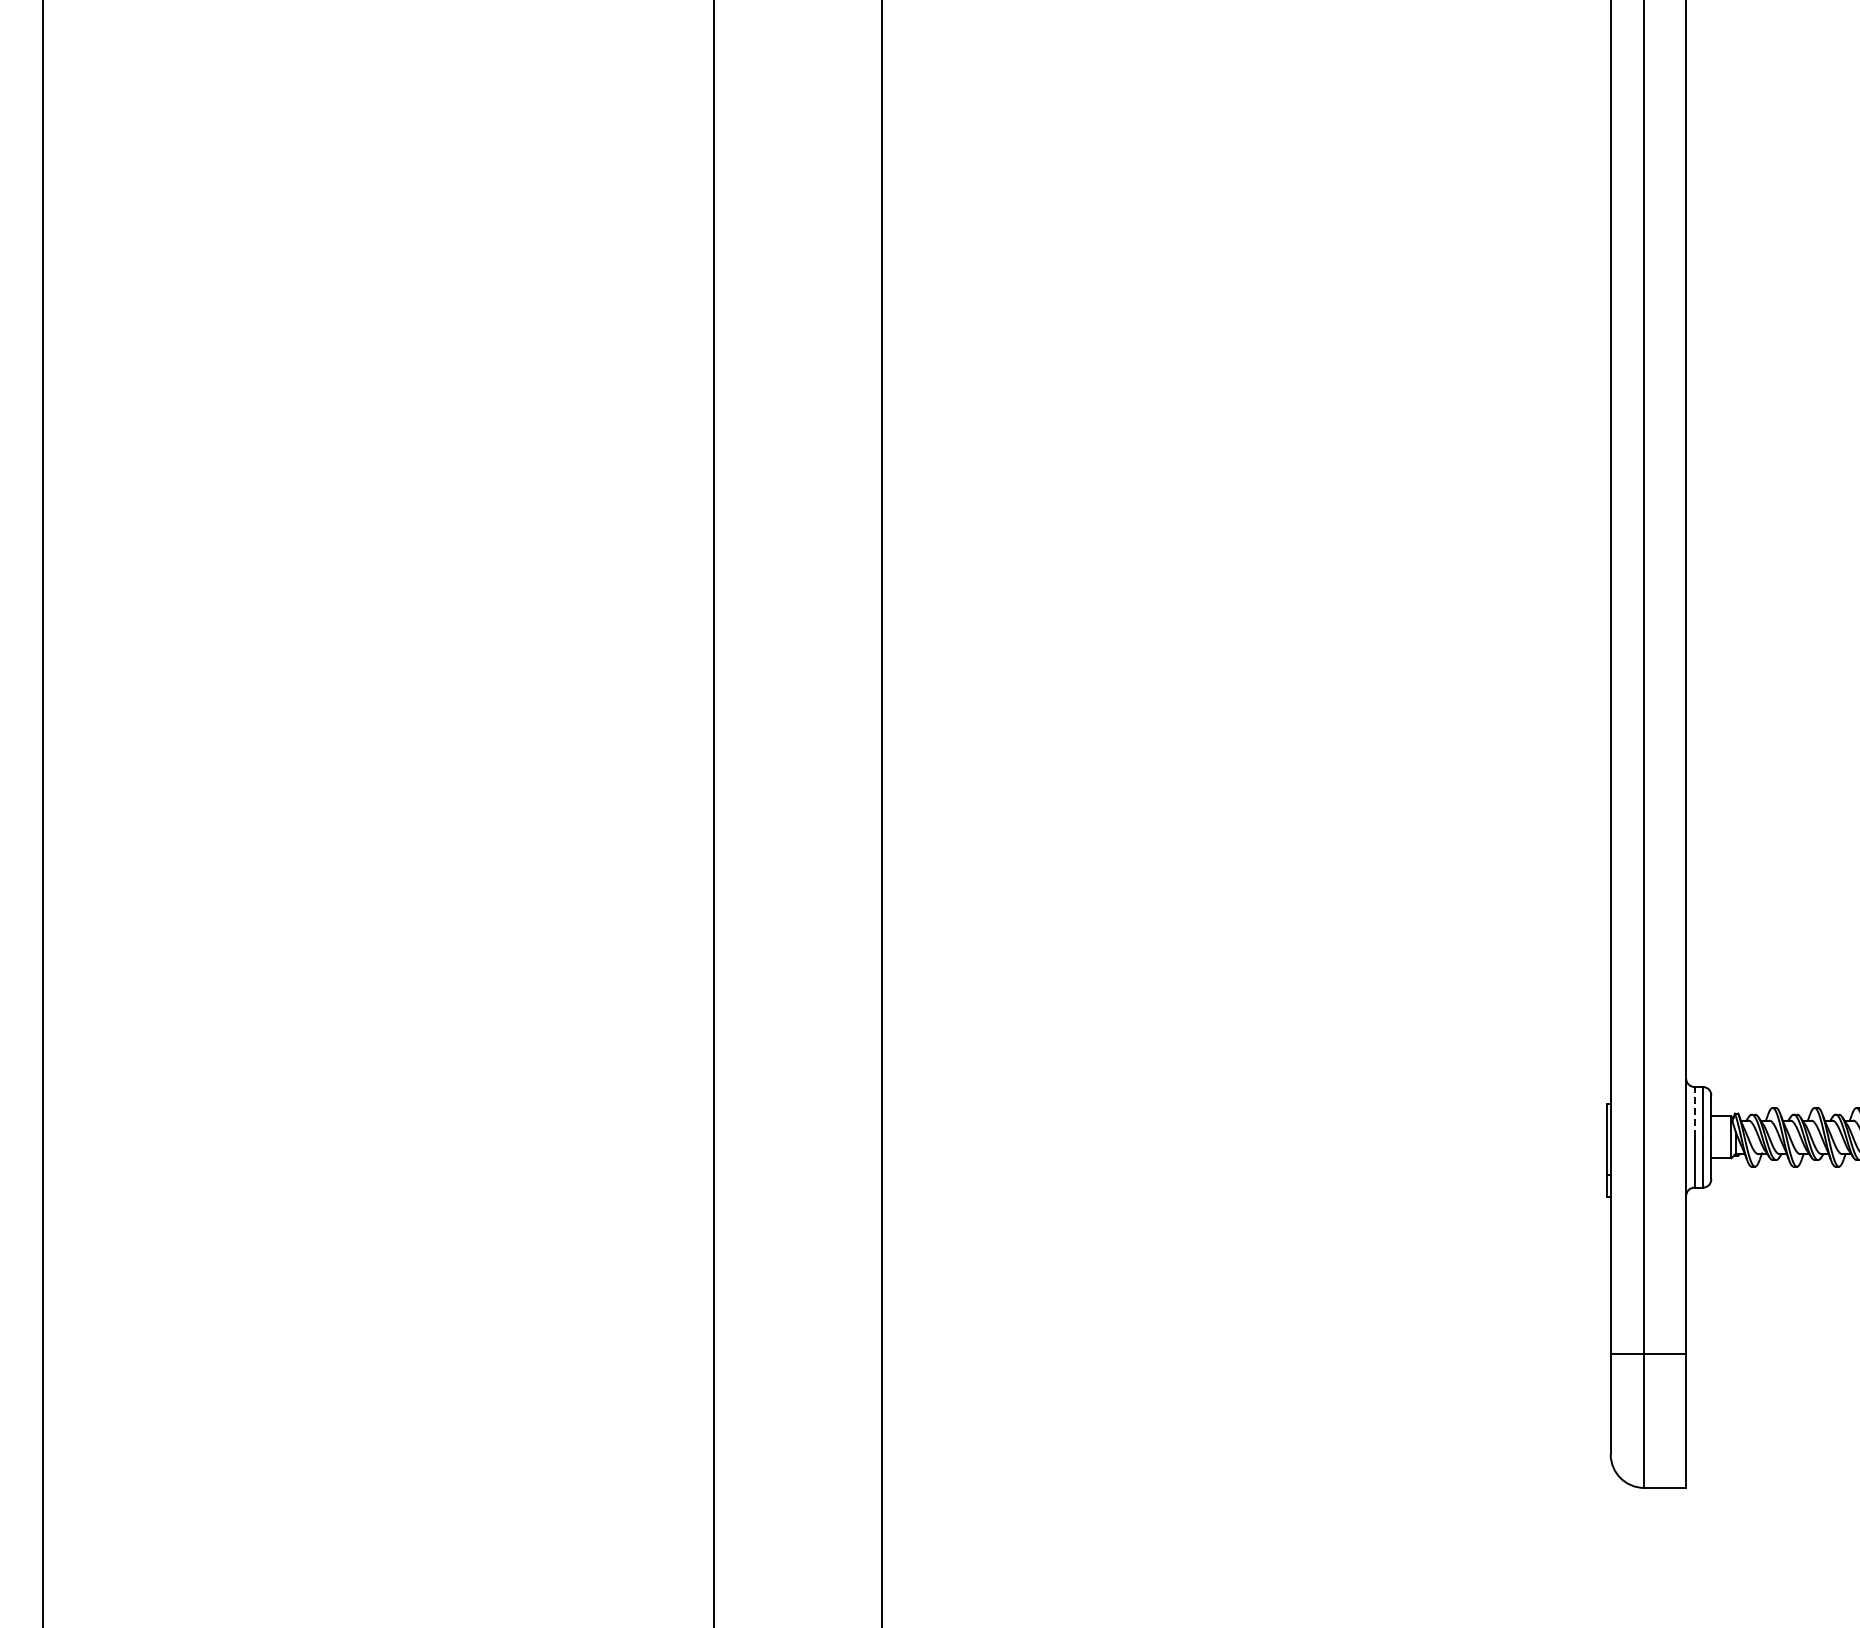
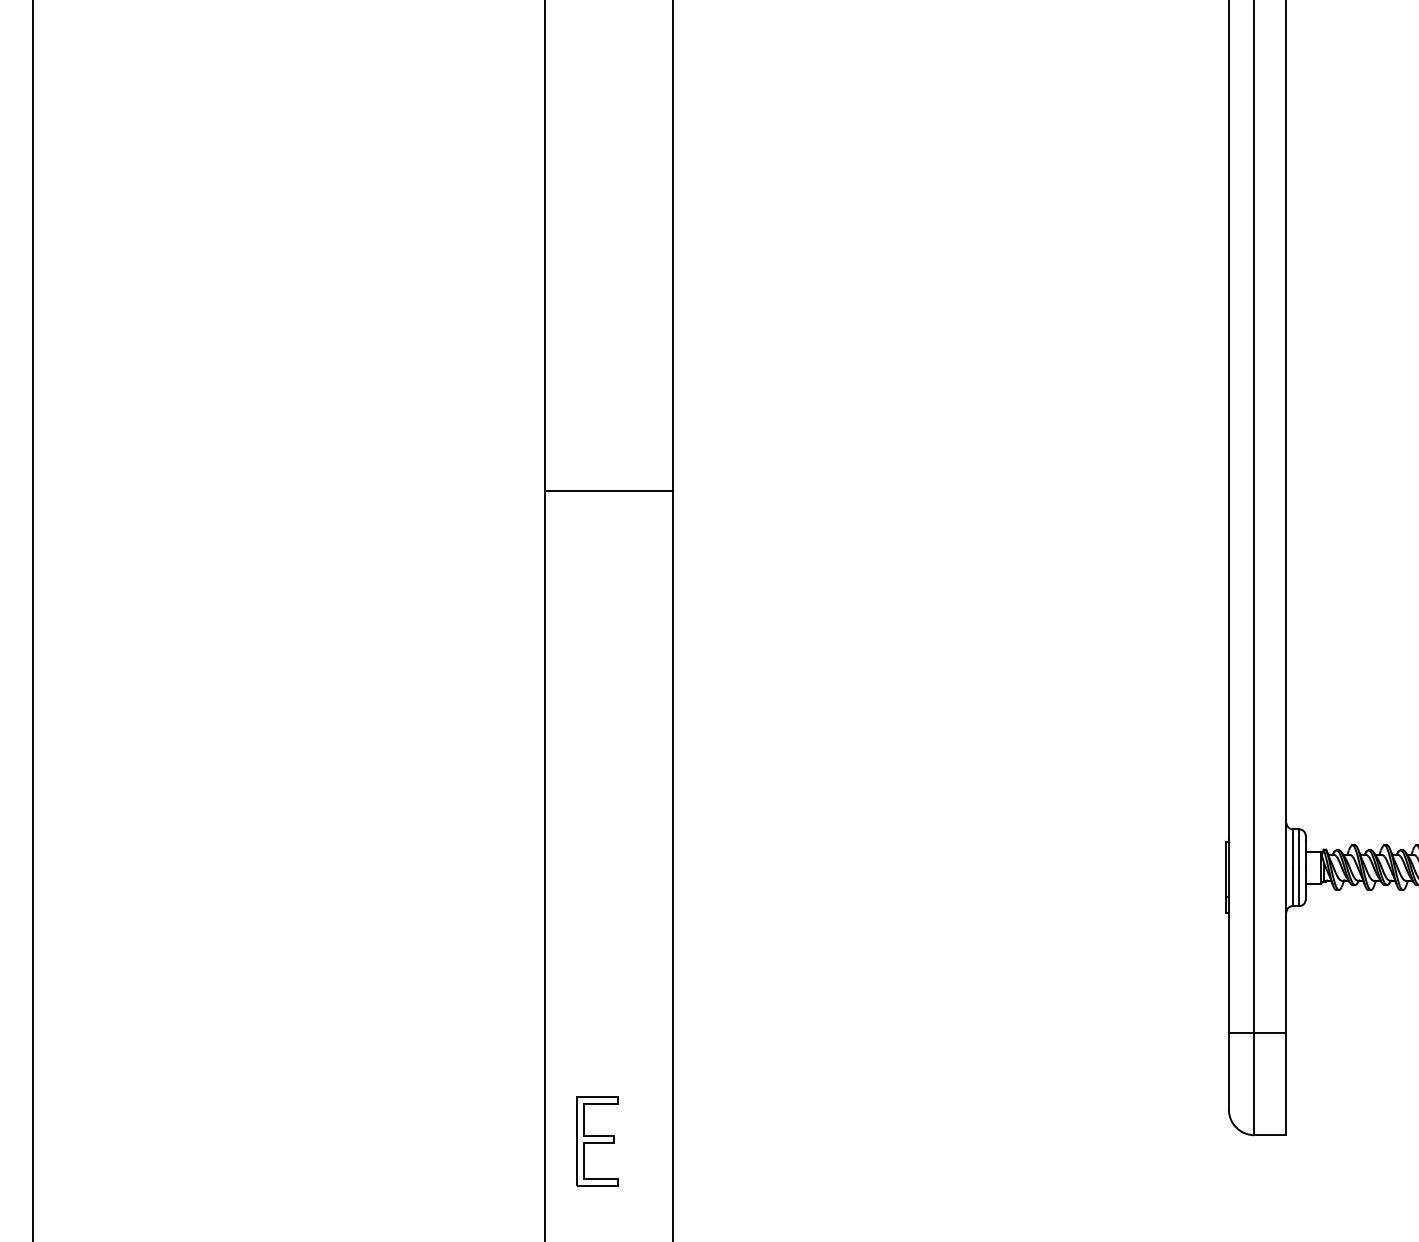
line: (797, 643) -> (608, 490), added
line: (1694, 1111) -> (1292, 847), dashed -> solid
part: (782, 1496) -> (596, 1141), added

